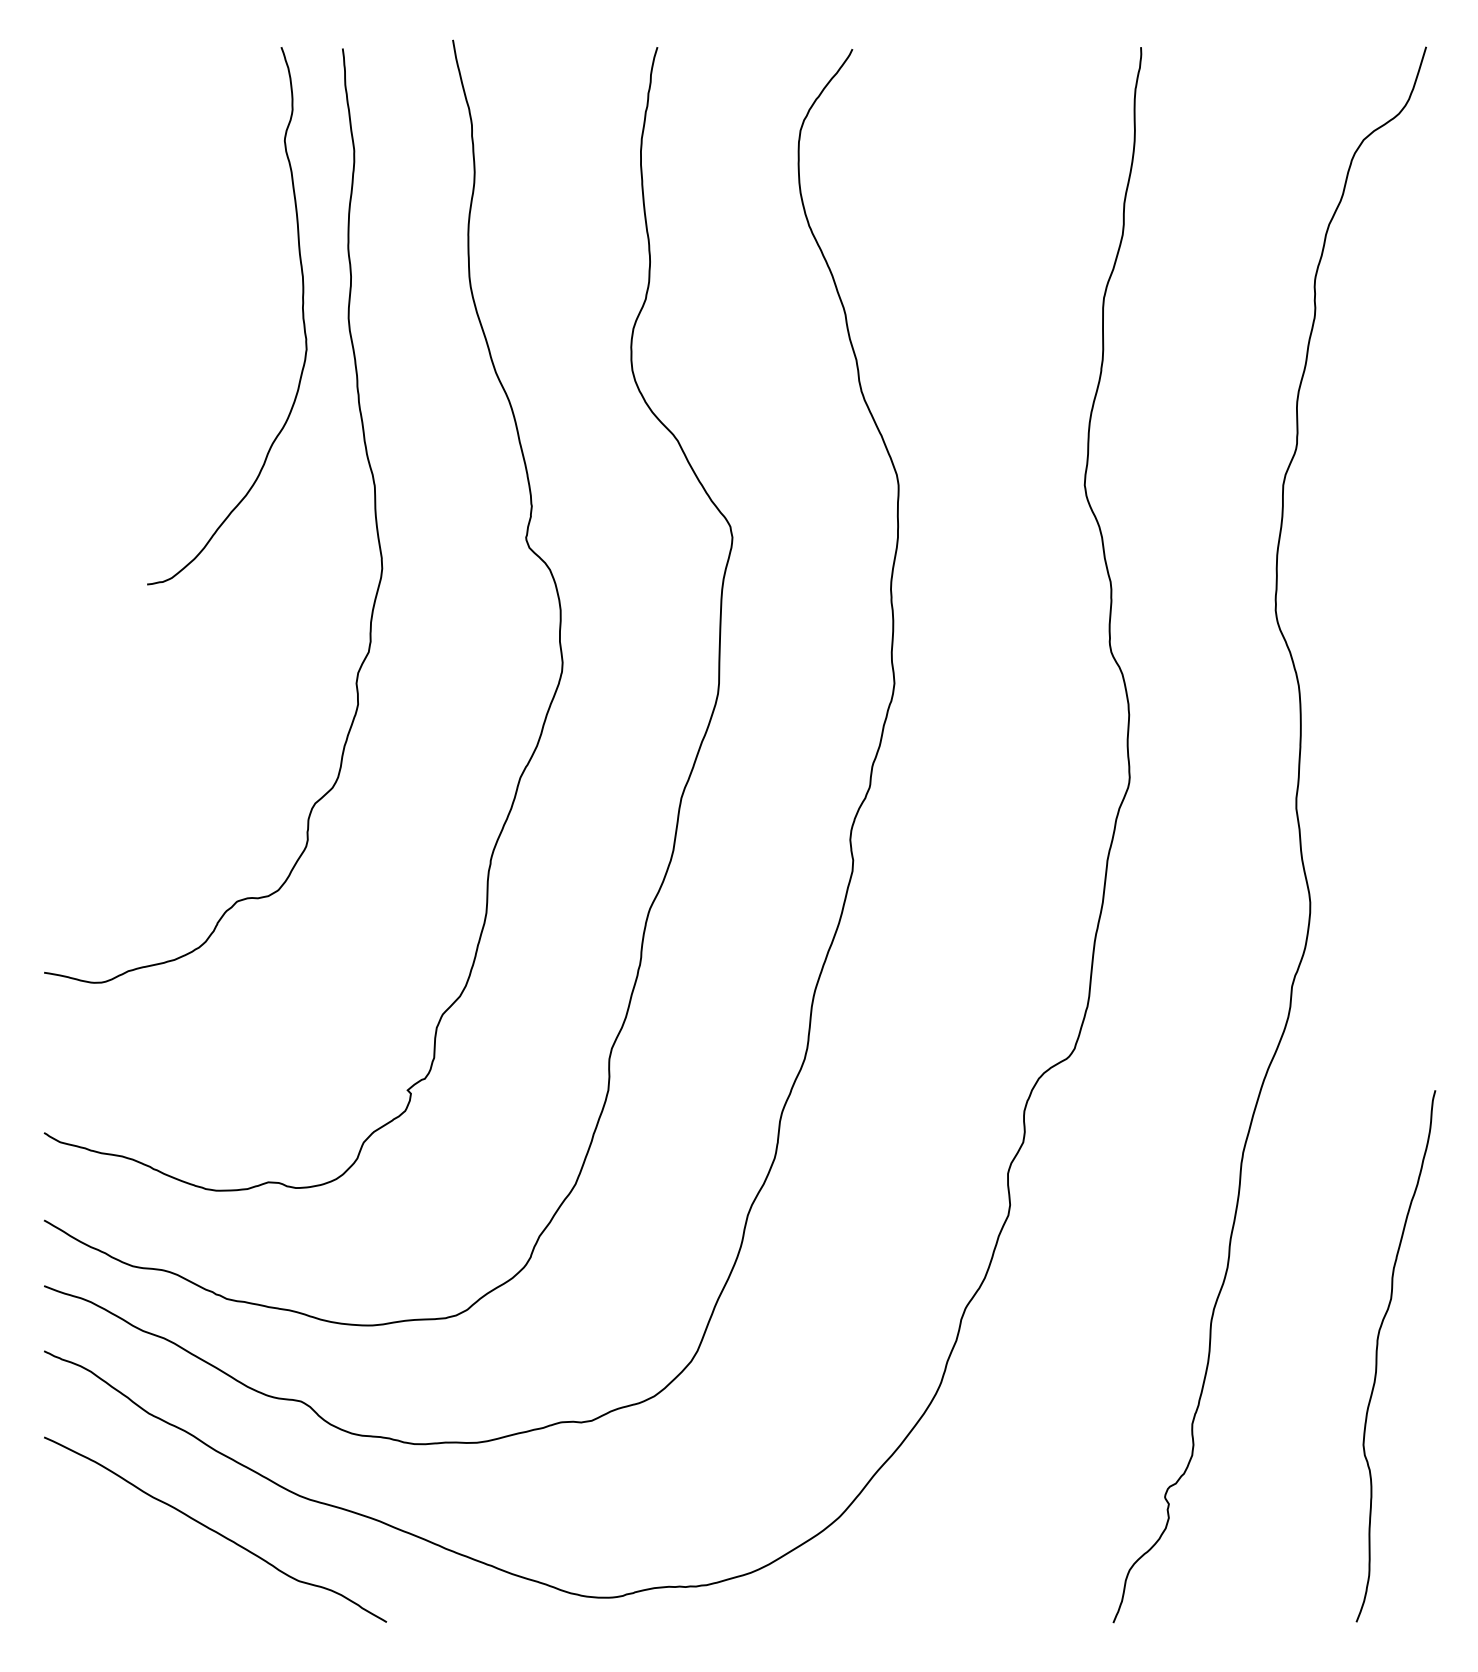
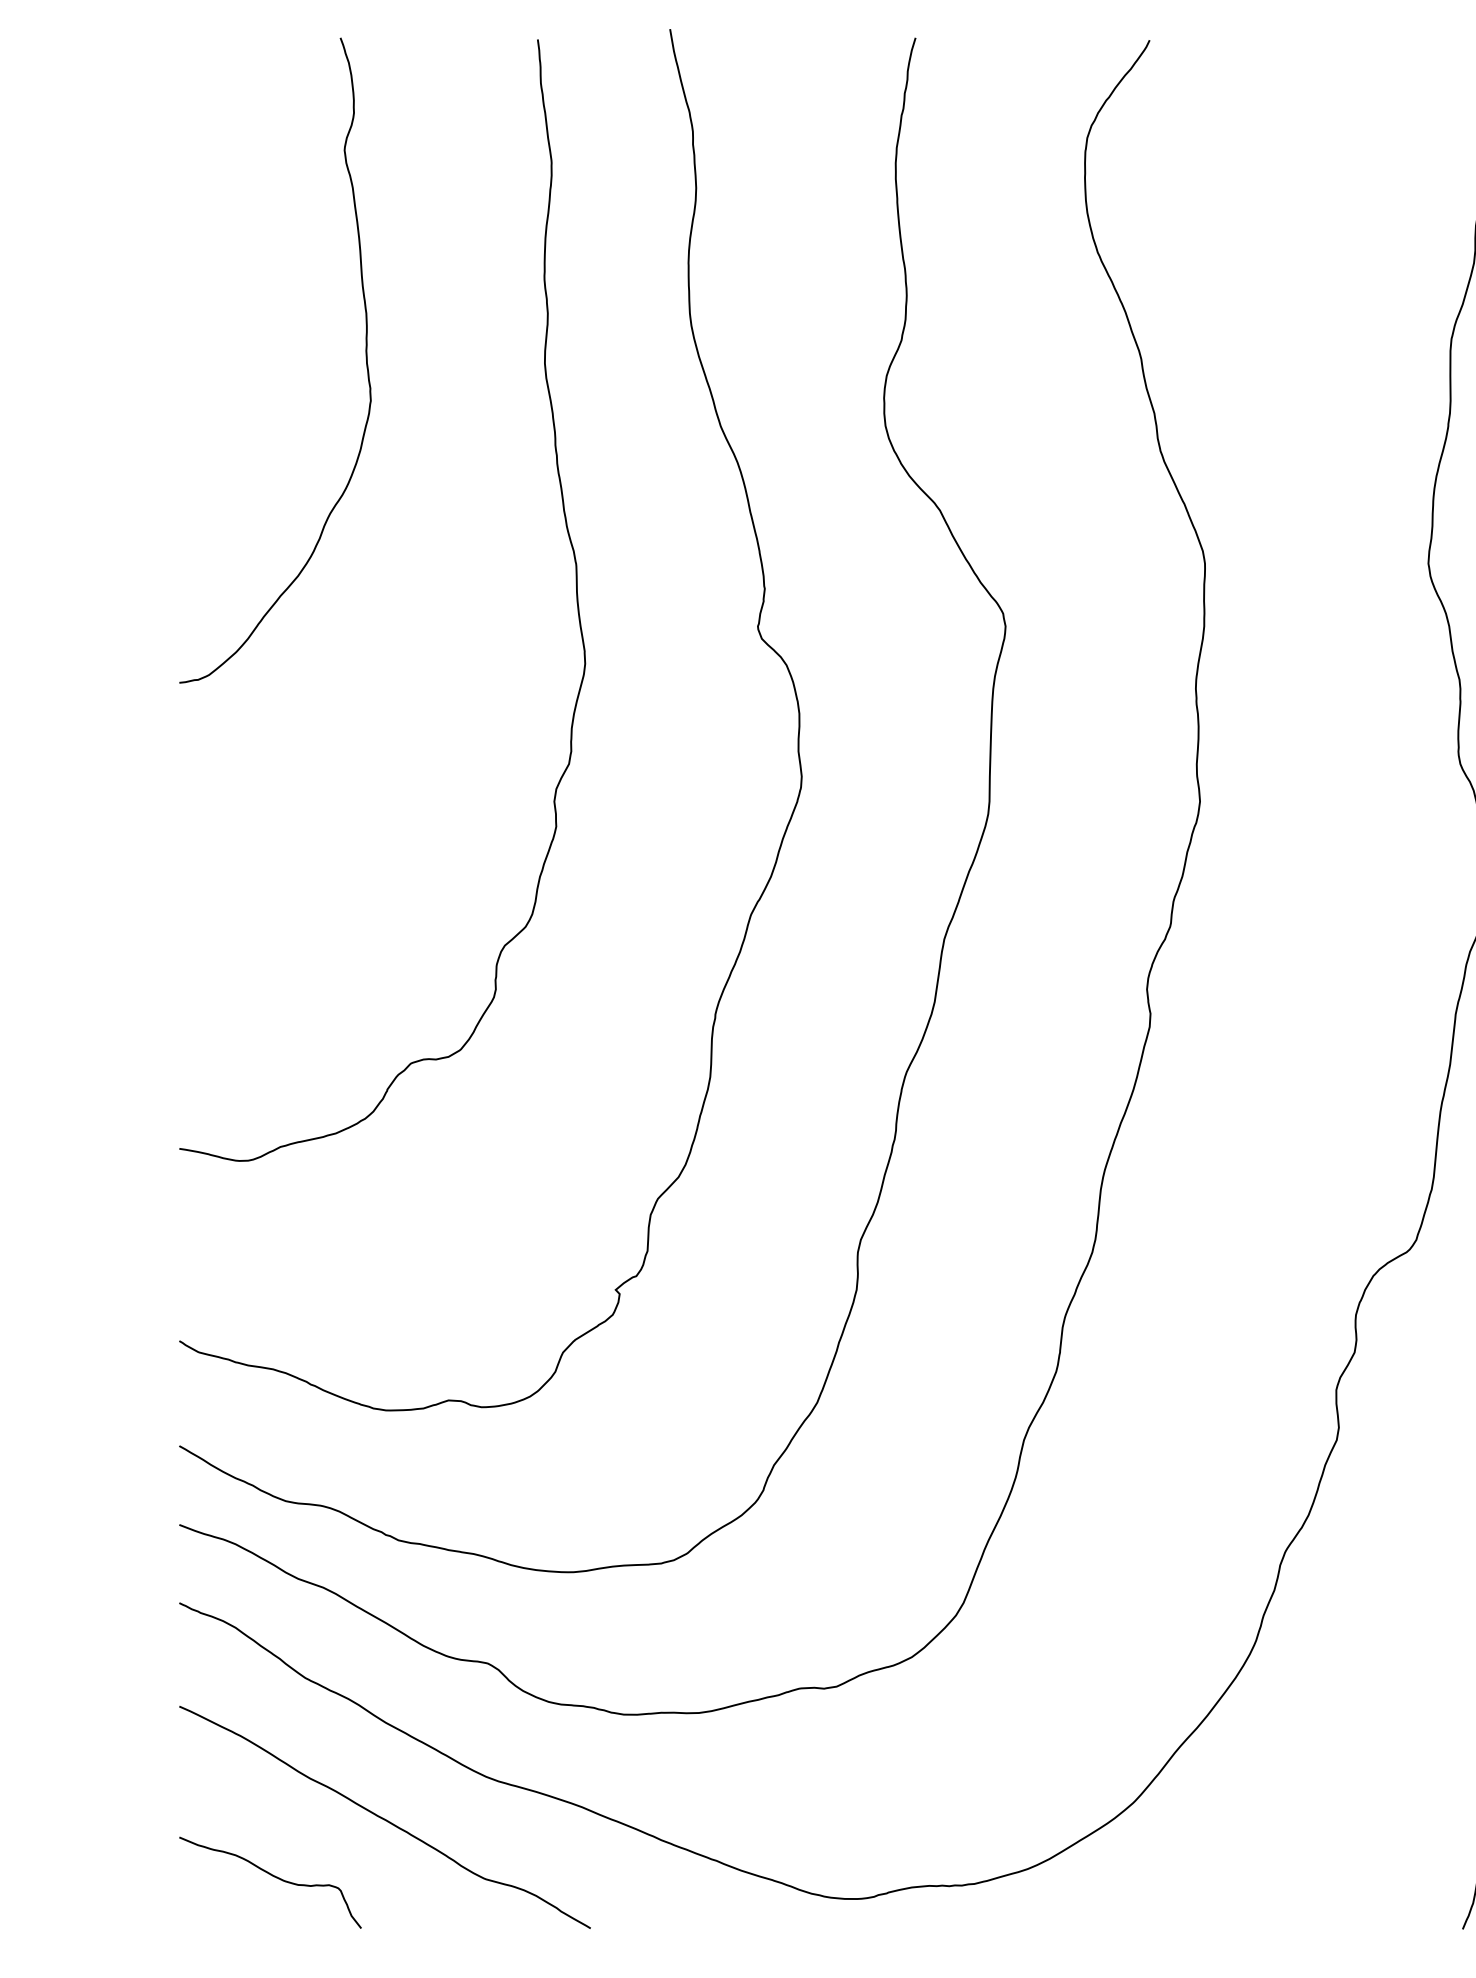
curve: (302, 316) -> (365, 361), moved
curve: (122, 1579) -> (273, 1877), added

